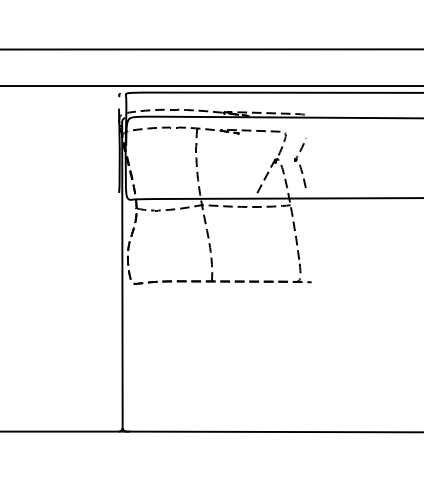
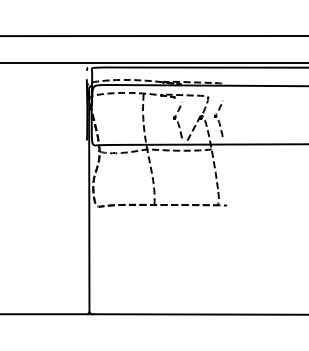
curve: (244, 166) -> (178, 121), added

